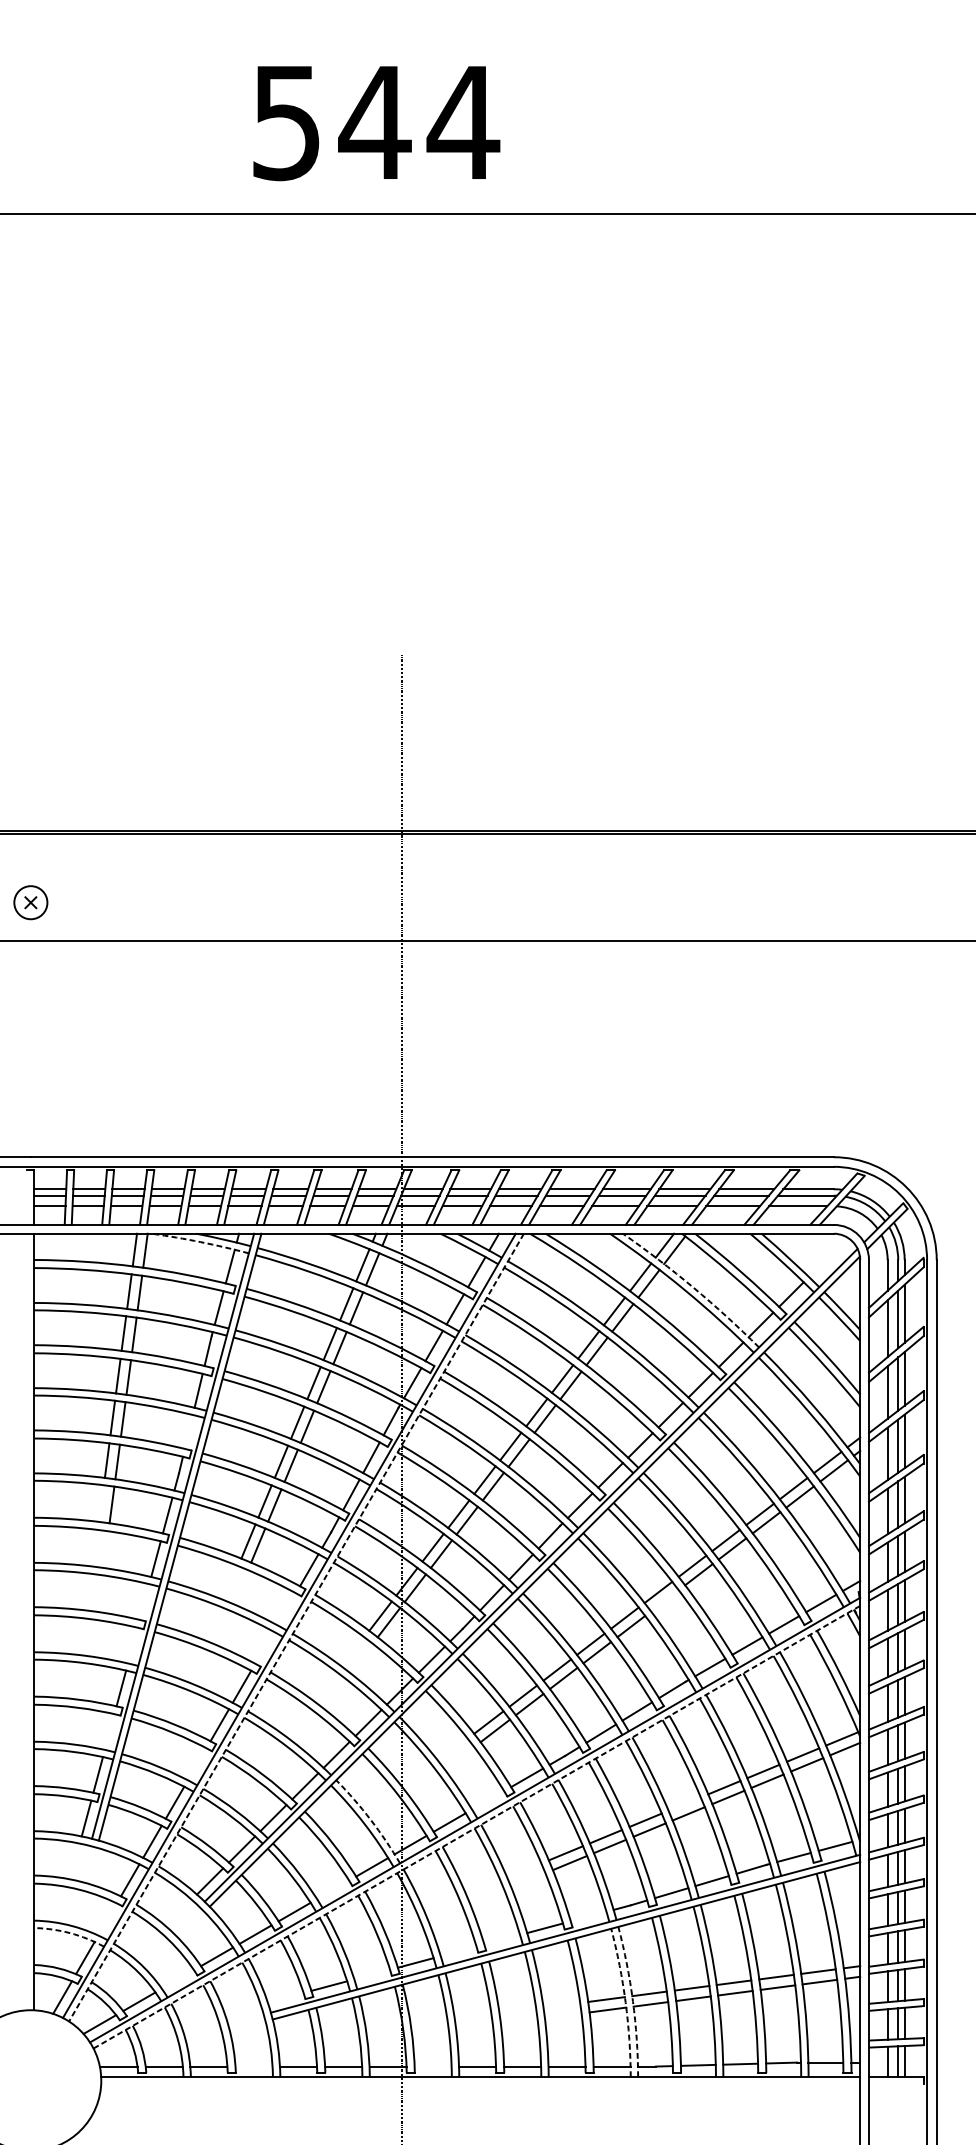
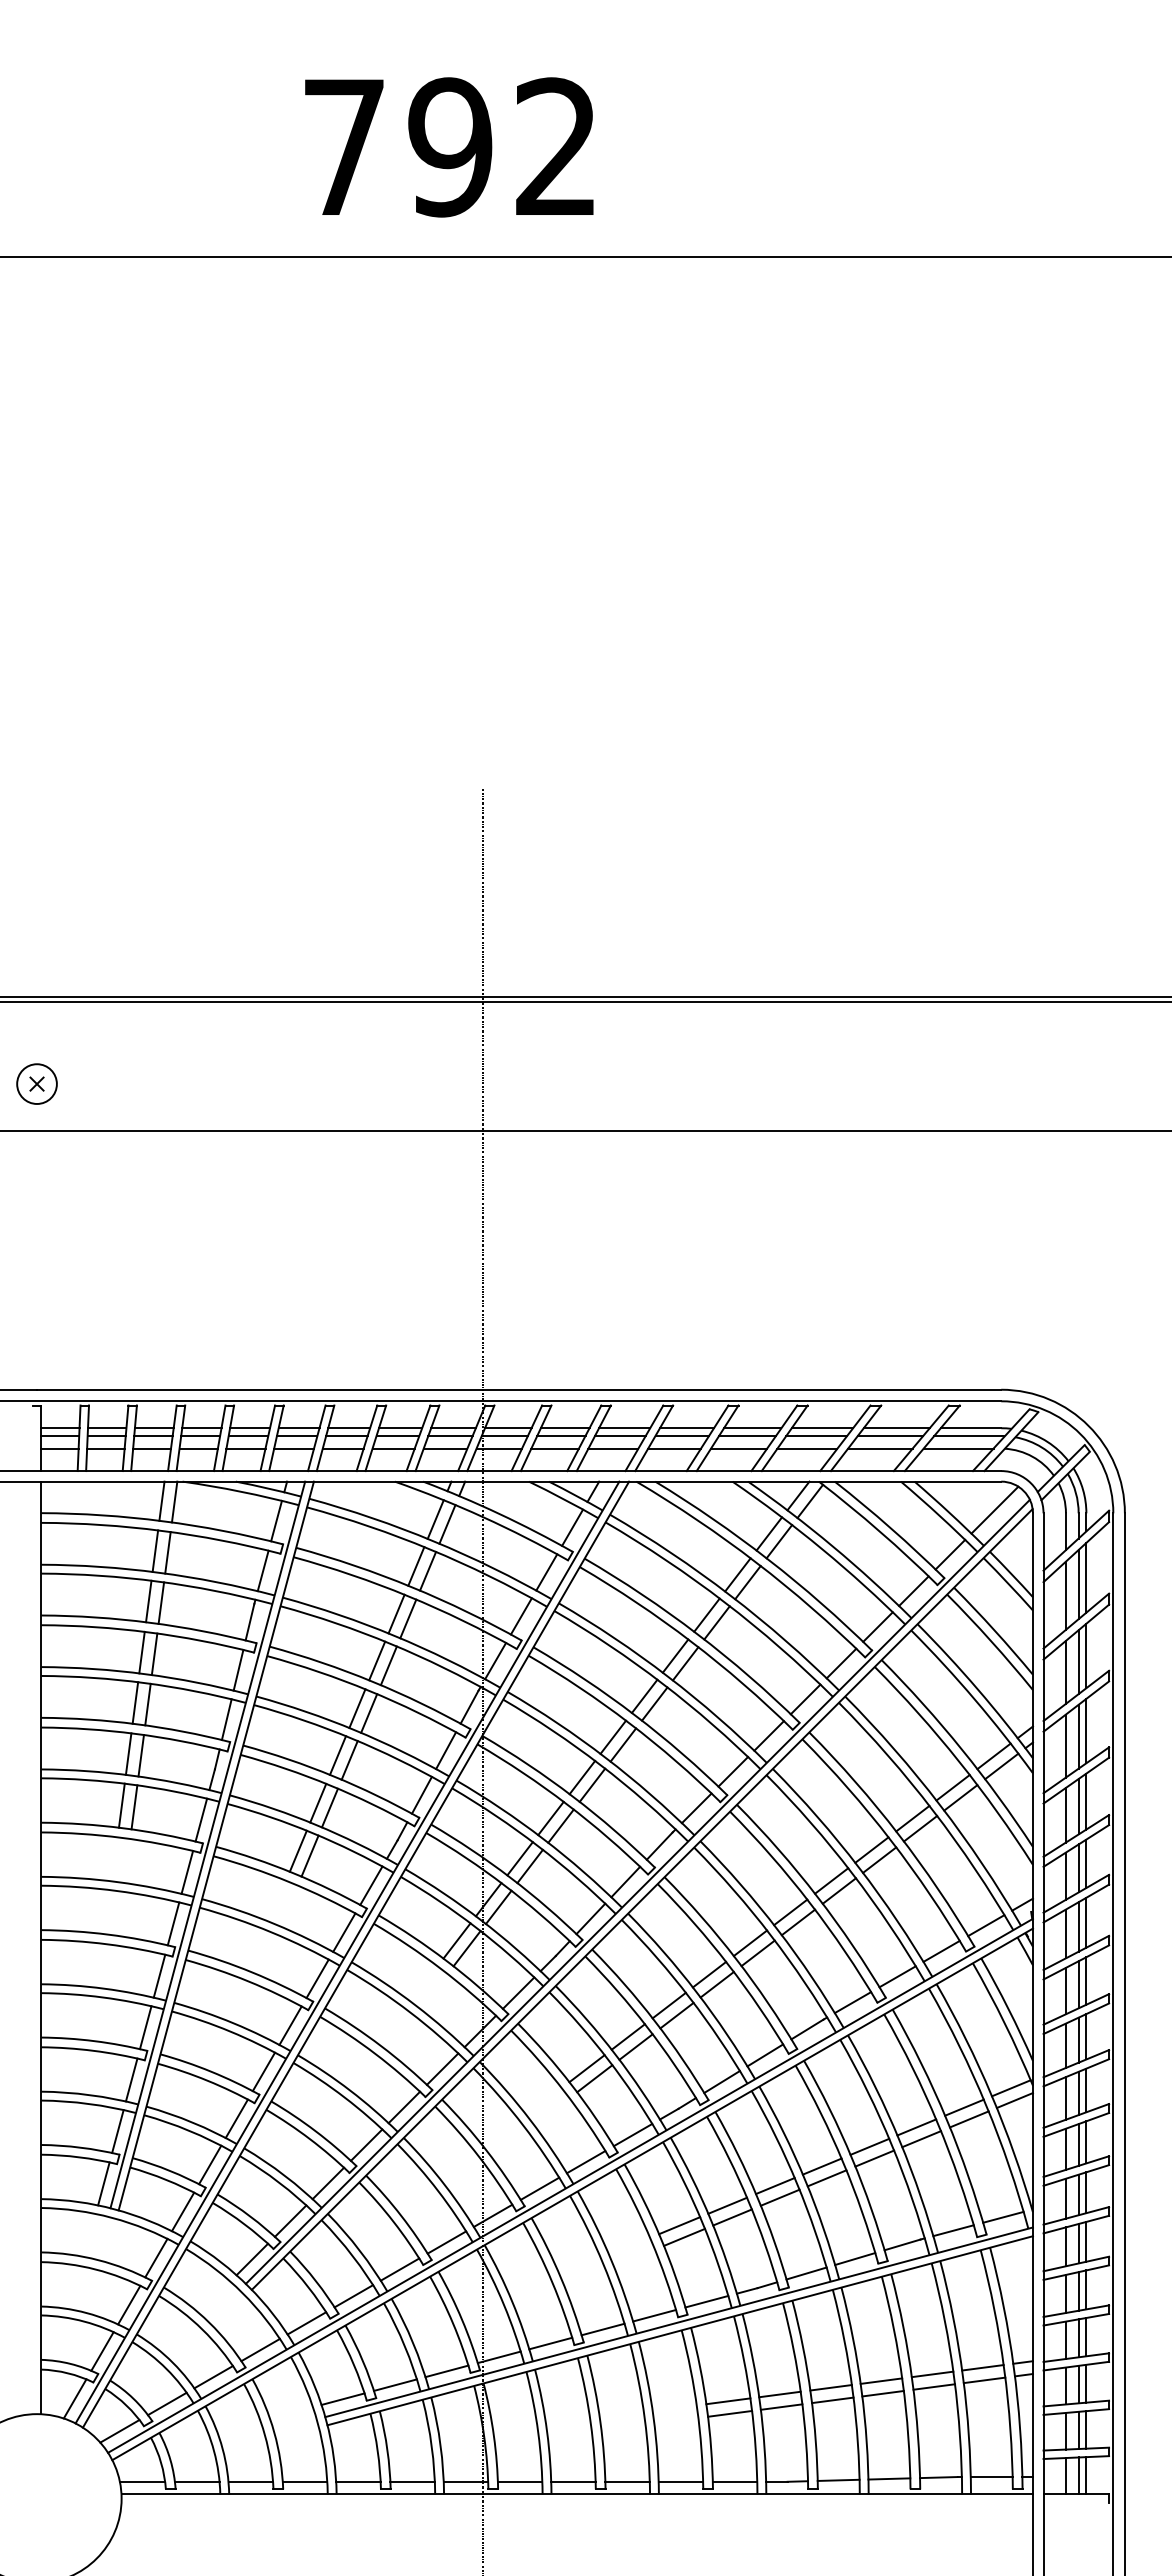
text: (376, 122) -> (452, 147), 544 -> 792
arc: (201, 1241) -> (241, 1491), dashed -> solid
line: (828, 1256) -> (994, 1509), added
arc: (693, 1287) -> (832, 1546), dashed -> solid
line: (188, 1431) -> (226, 1719), added
line: (101, 1503) -> (121, 1805), added
line: (664, 1600) -> (798, 1922), added
line: (144, 1601) -> (173, 1923), added
line: (286, 1609) -> (344, 1932), added
line: (296, 1628) -> (355, 1955), dashed -> solid
line: (132, 1644) -> (159, 1975), added
line: (264, 1647) -> (317, 1978), added
line: (109, 1731) -> (131, 2079), added
line: (196, 1764) -> (236, 2118), added
line: (487, 1800) -> (585, 2162), added
line: (684, 1804) -> (821, 2166), added
arc: (371, 1819) -> (445, 2185), dashed -> solid
line: (476, 1827) -> (572, 2194), dashed -> solid
line: (332, 1889) -> (399, 2269), added
line: (588, 1916) -> (706, 2301), added
line: (107, 1918) -> (129, 2304), added
arc: (70, 1933) -> (84, 2321), dashed -> solid
line: (501, 1939) -> (602, 2329), added
line: (458, 1951) -> (550, 2343), added
line: (371, 1974) -> (446, 2371), added
line: (177, 1979) -> (213, 2377), added
line: (285, 1997) -> (342, 2398), added
arc: (633, 2001) -> (760, 2403), dashed -> solid
arc: (625, 2002) -> (751, 2404), dashed -> solid
line: (253, 2066) -> (304, 2481), added
line: (432, 2066) -> (519, 2481), added

